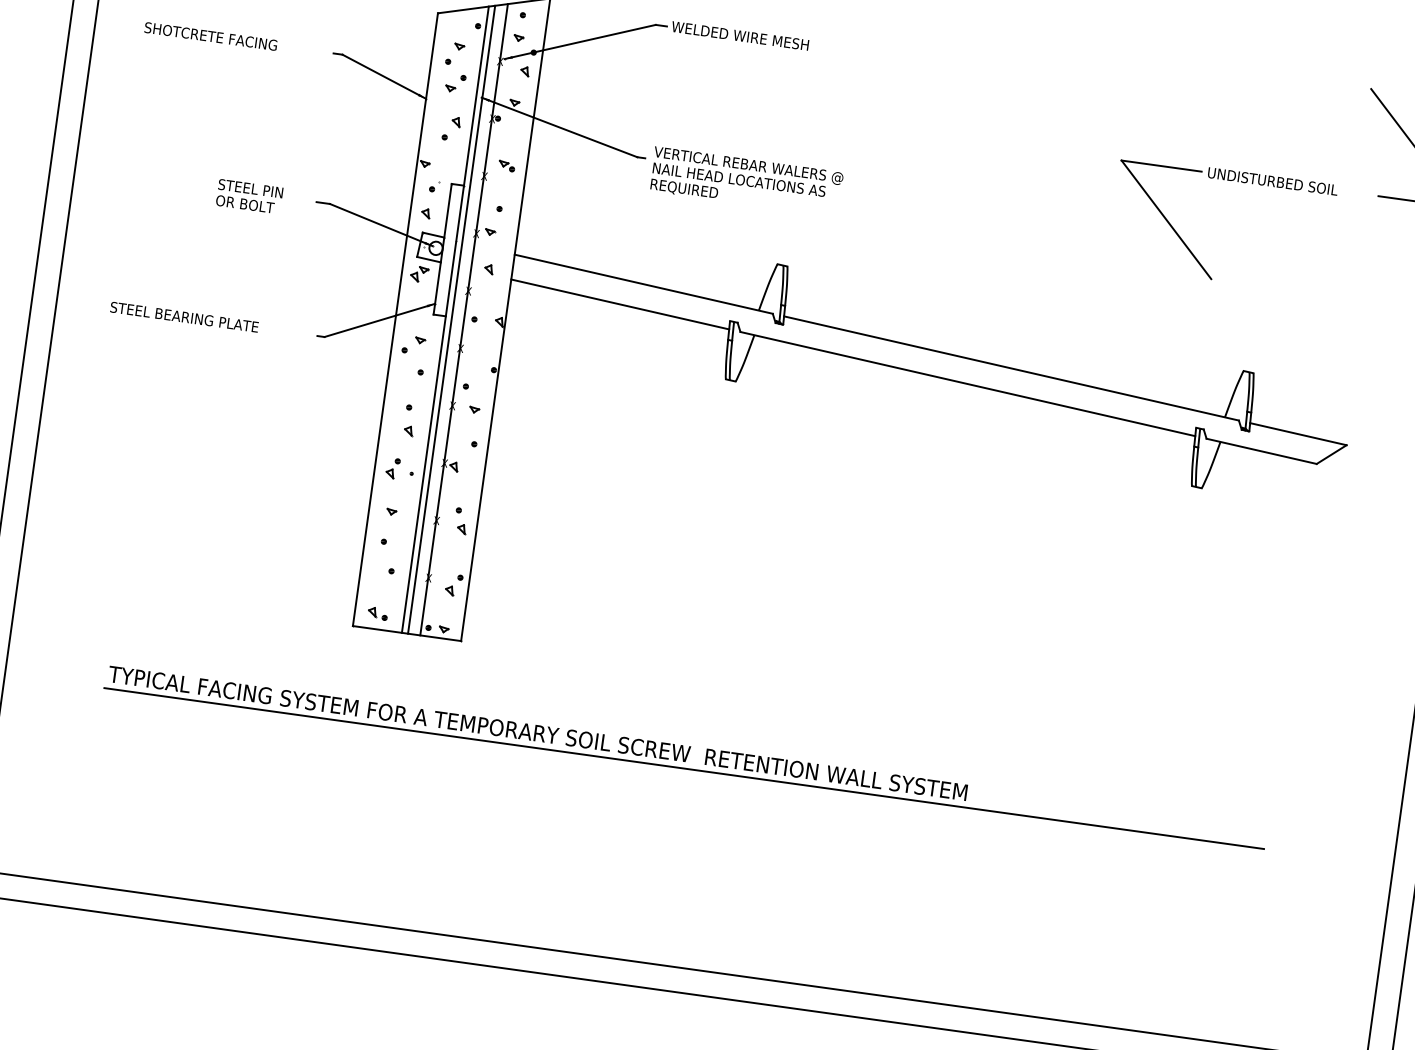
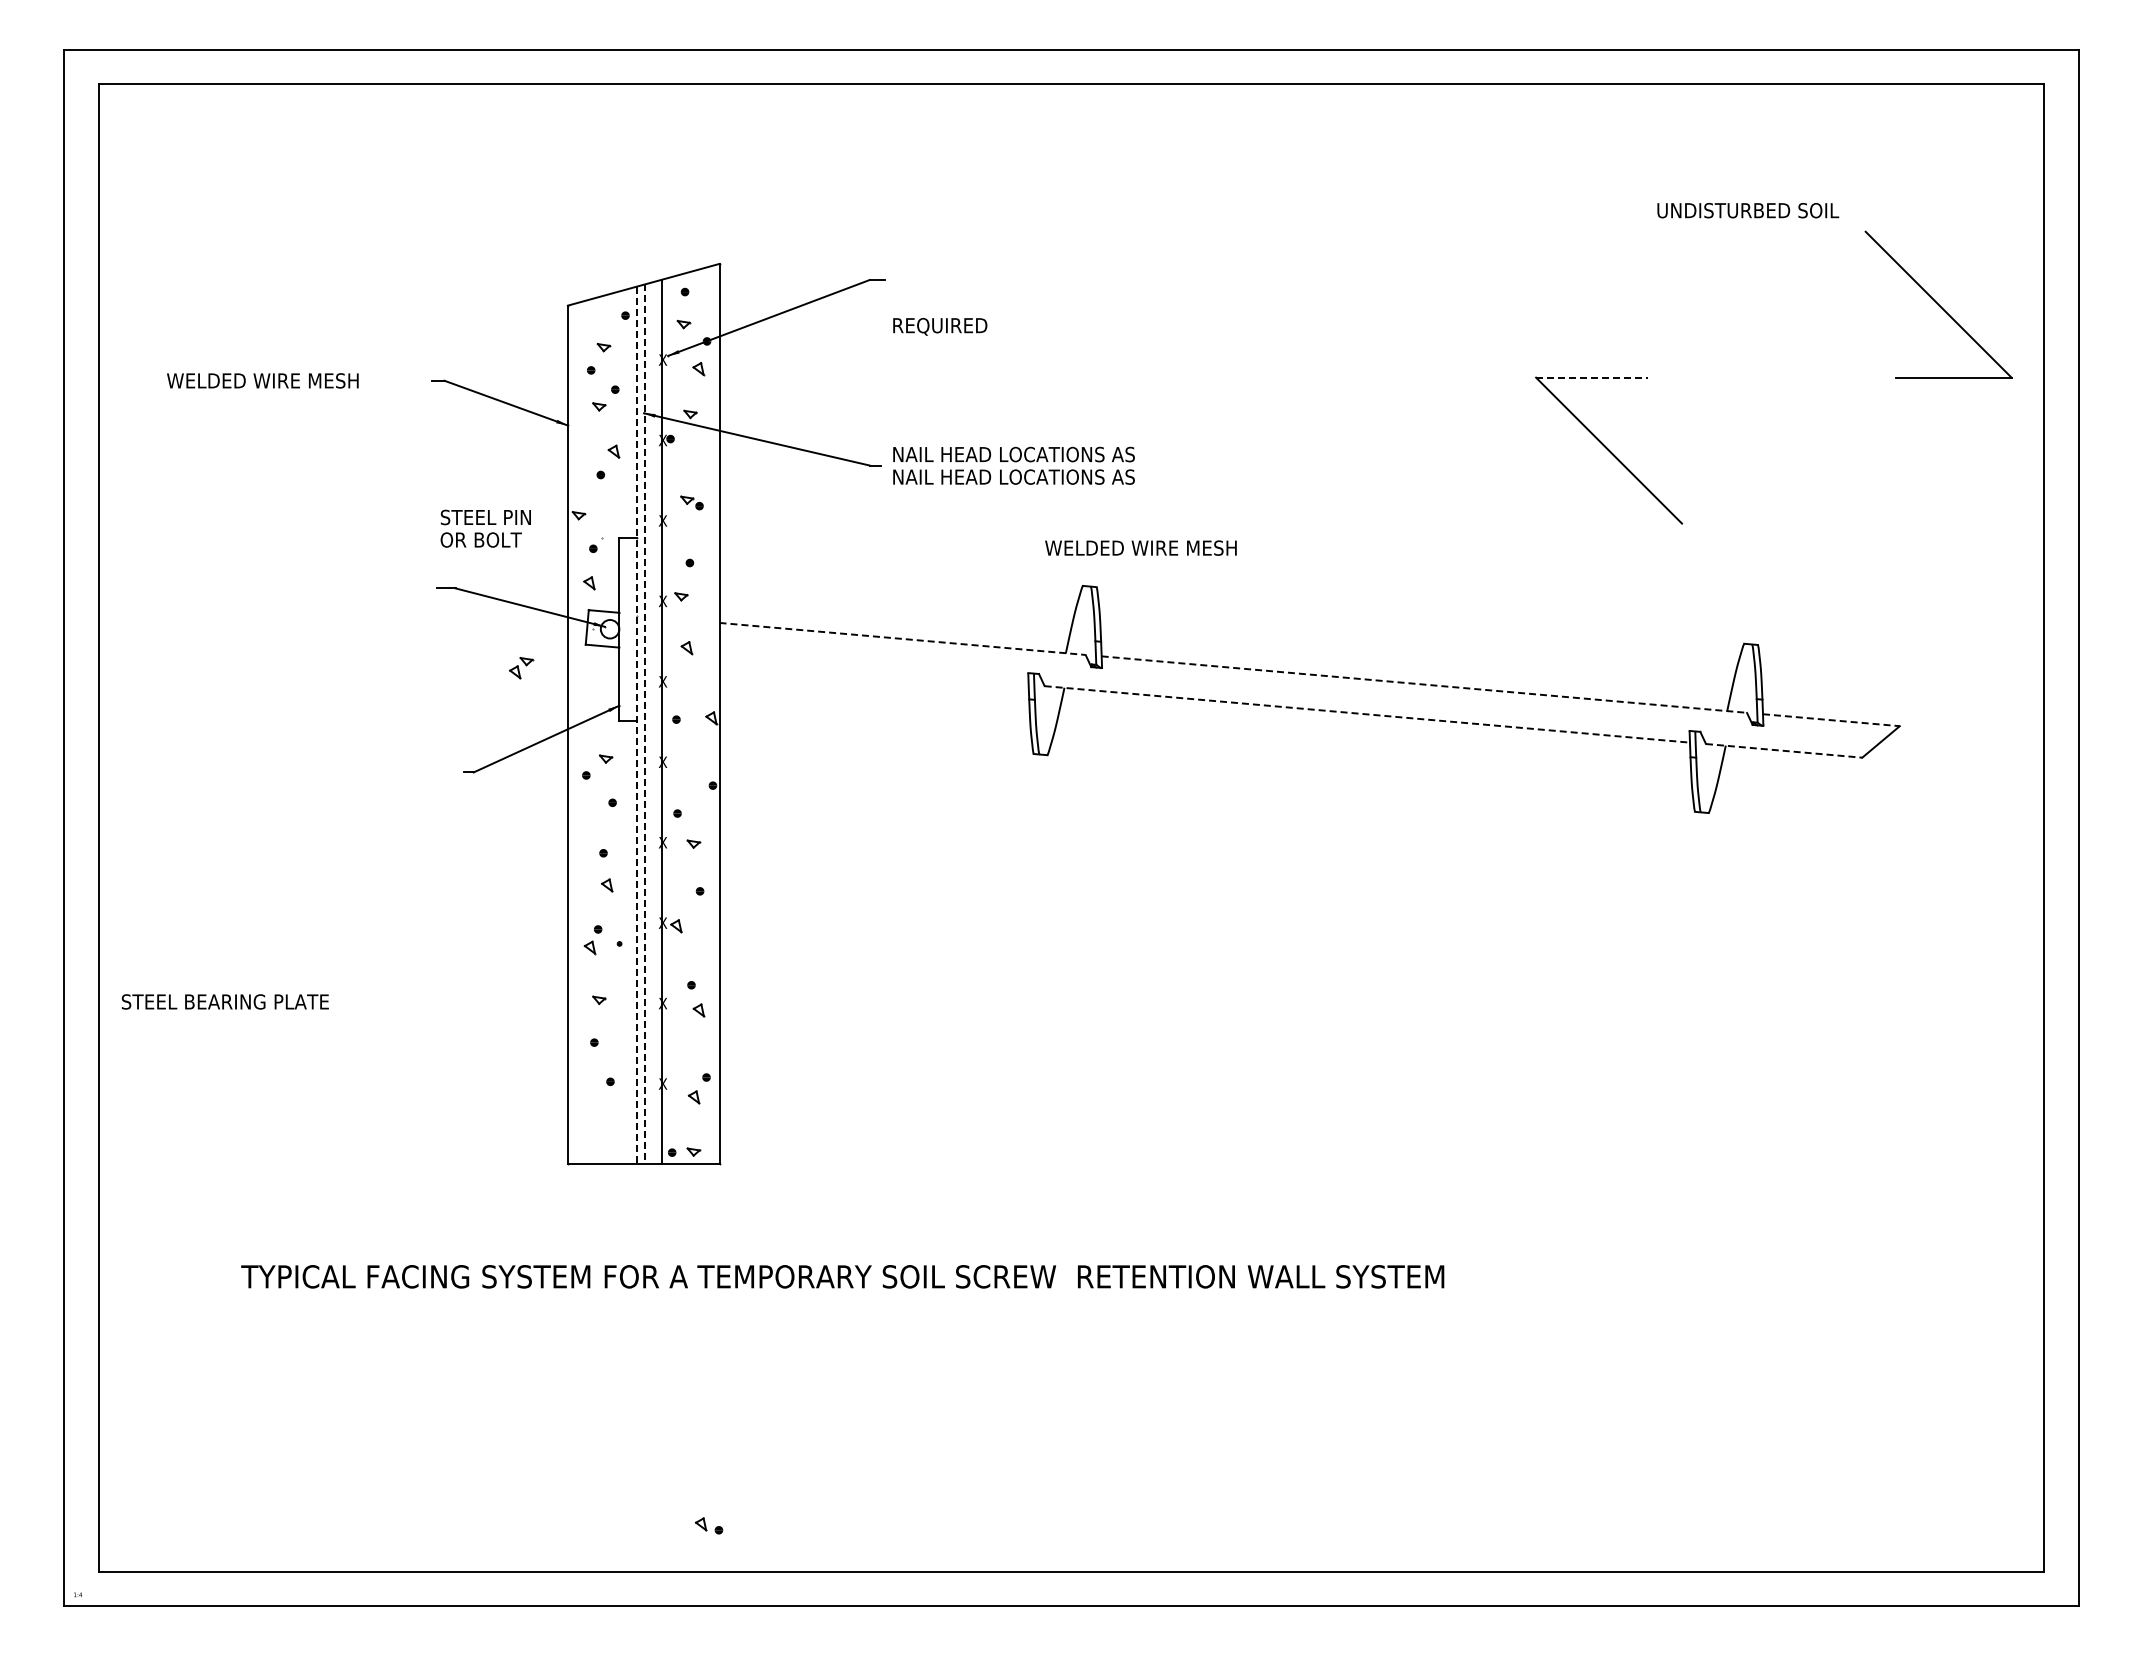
text: (740, 35) -> (1140, 547), moved
text: (212, 36) -> (262, 380), SHOTCRETE FACING -> WELDED WIRE MESH
text: (748, 165) -> (1023, 455), VERTICAL REBAR WALERS @ -> NAIL HEAD LOCATIONS AS
line: (1161, 166) -> (1592, 377), solid -> dashed
text: (1273, 181) -> (1748, 210), moved
text: (684, 189) -> (940, 326), moved
text: (249, 196) -> (485, 528), moved
part: (419, 274) -> (521, 668), moved
line: (643, 283) -> (902, 638), solid -> dashed
line: (619, 303) -> (873, 670), removed
text: (183, 316) -> (224, 1001), moved
line: (445, 319) -> (636, 725), solid -> dashed
line: (451, 319) -> (645, 724), solid -> dashed
line: (1011, 368) -> (1424, 684), solid -> dashed
line: (967, 384) -> (1367, 714), solid -> dashed
line: (1298, 434) -> (1831, 720), solid -> dashed
line: (1261, 451) -> (1784, 750), solid -> dashed
part: (378, 613) -> (709, 1525), moved
line: (684, 768) -> (1050, 1297), removed

